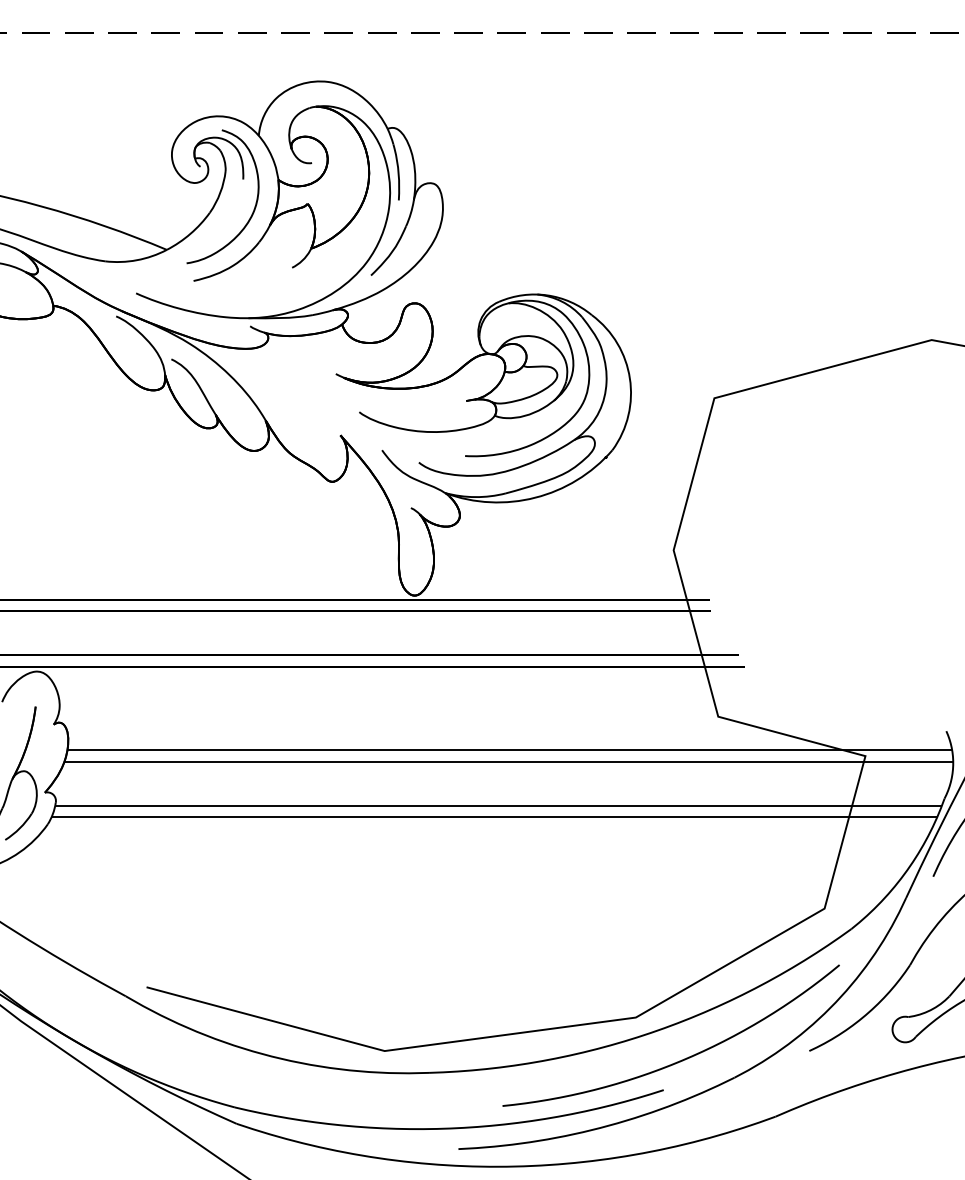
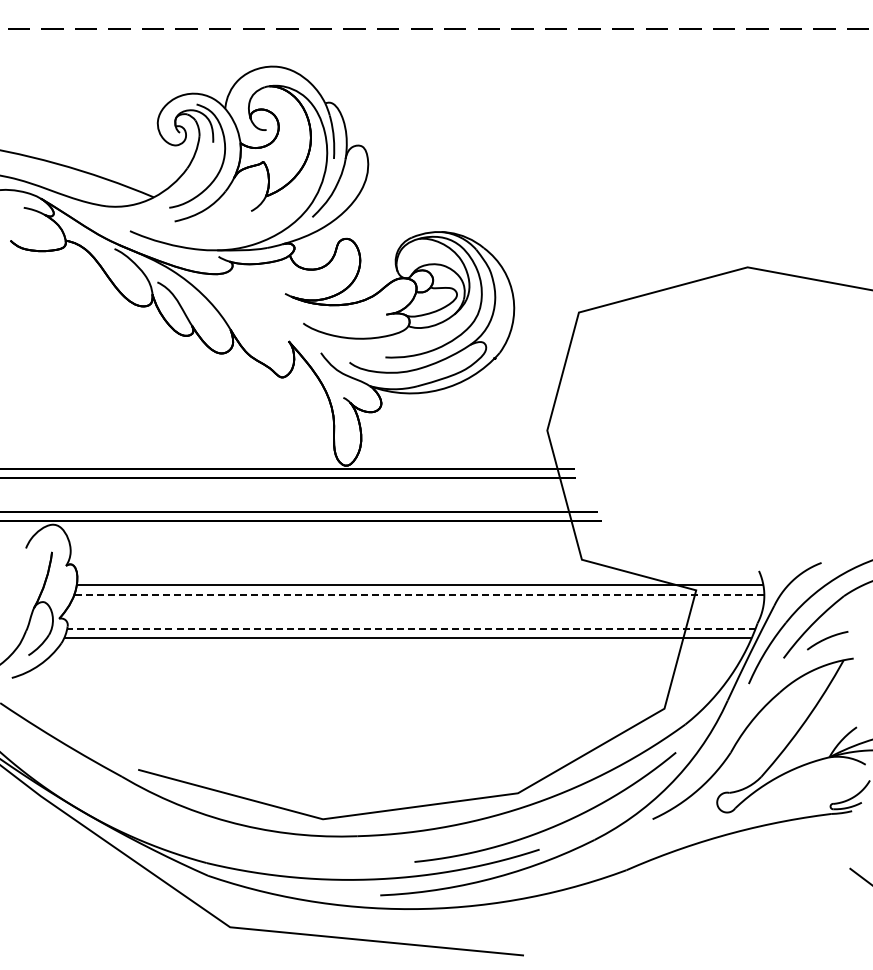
line: (507, 762) -> (418, 595), solid -> dashed
line: (497, 806) -> (410, 629), solid -> dashed

